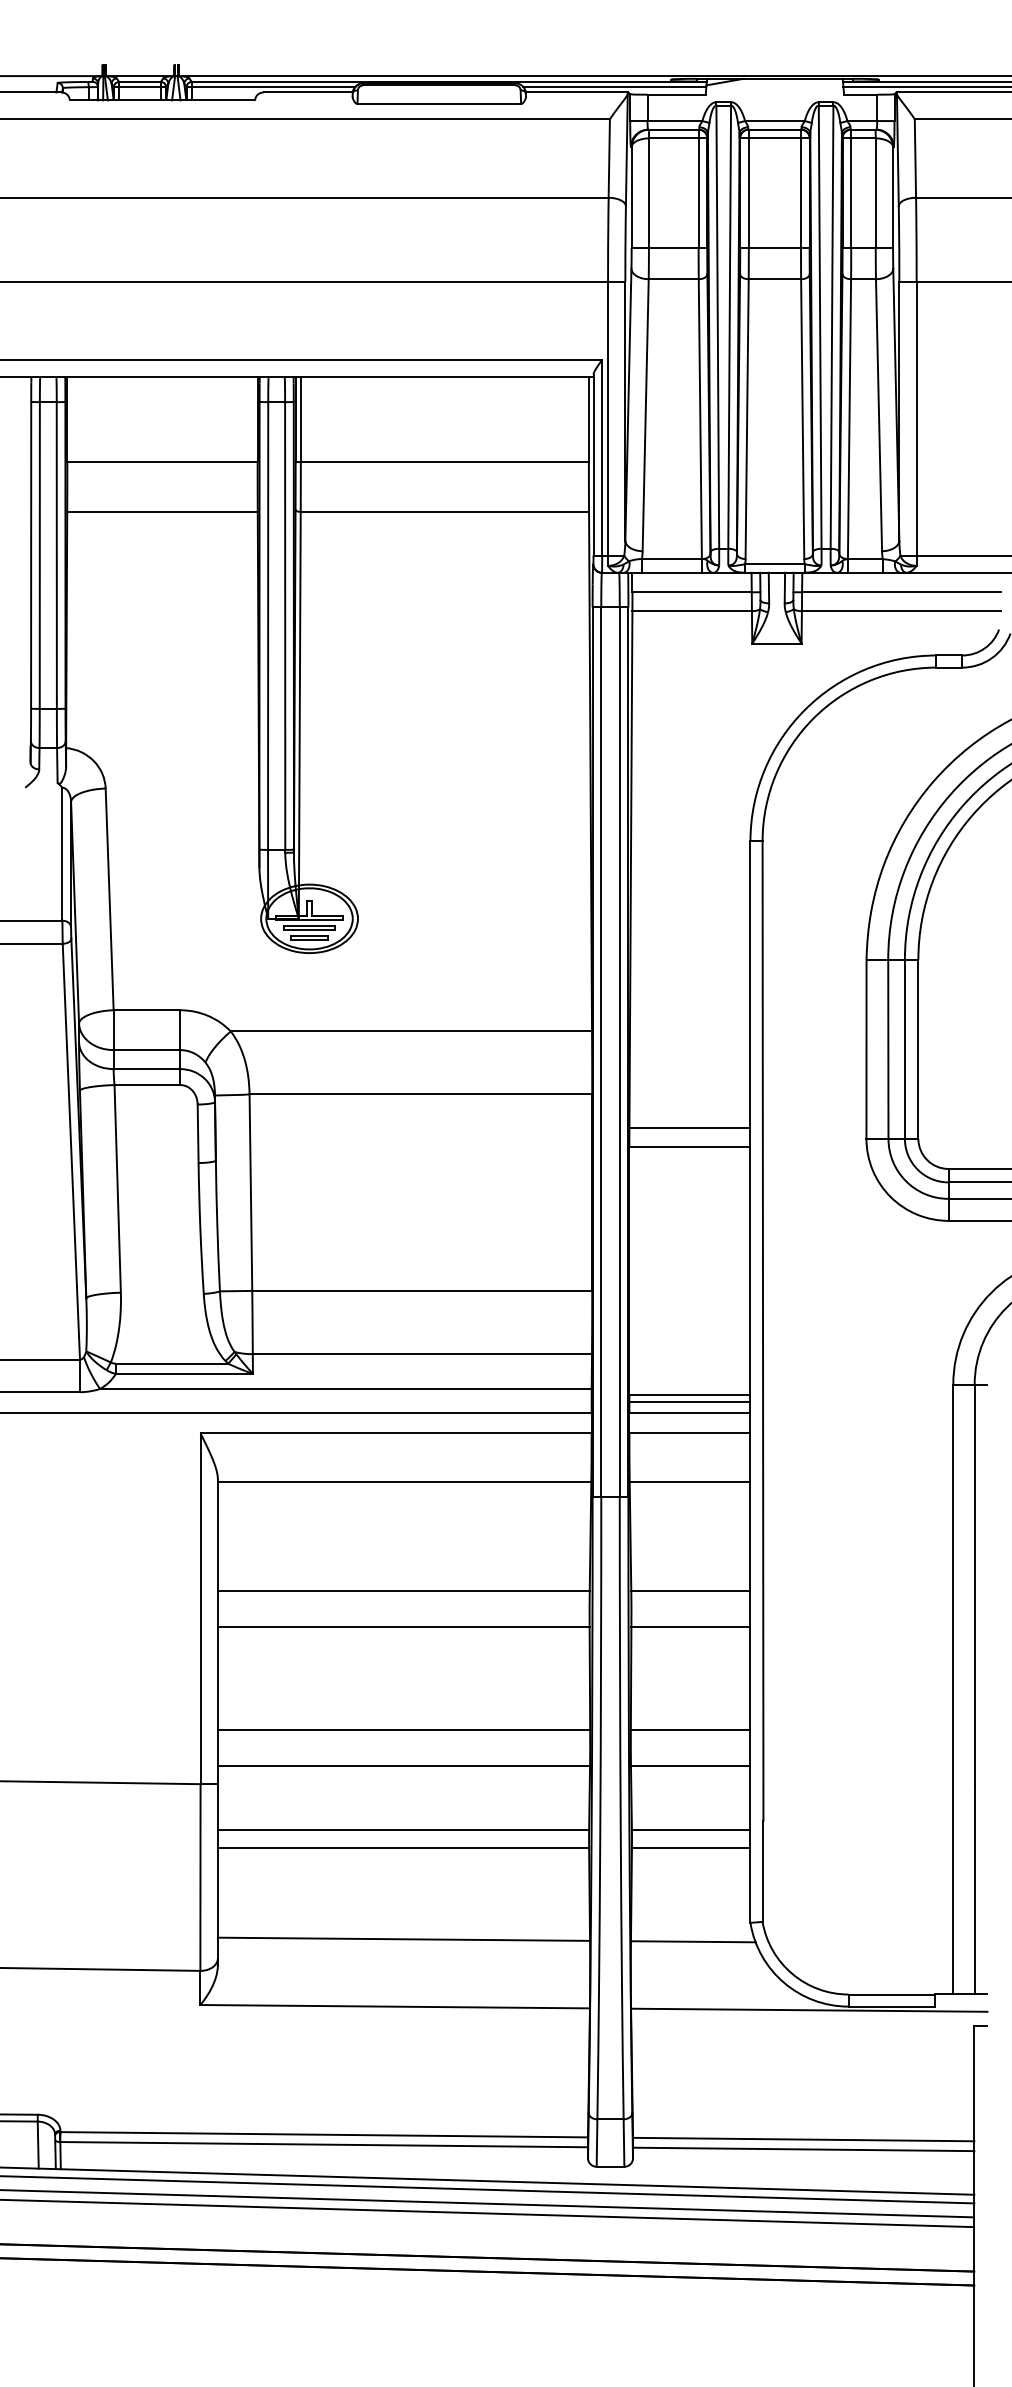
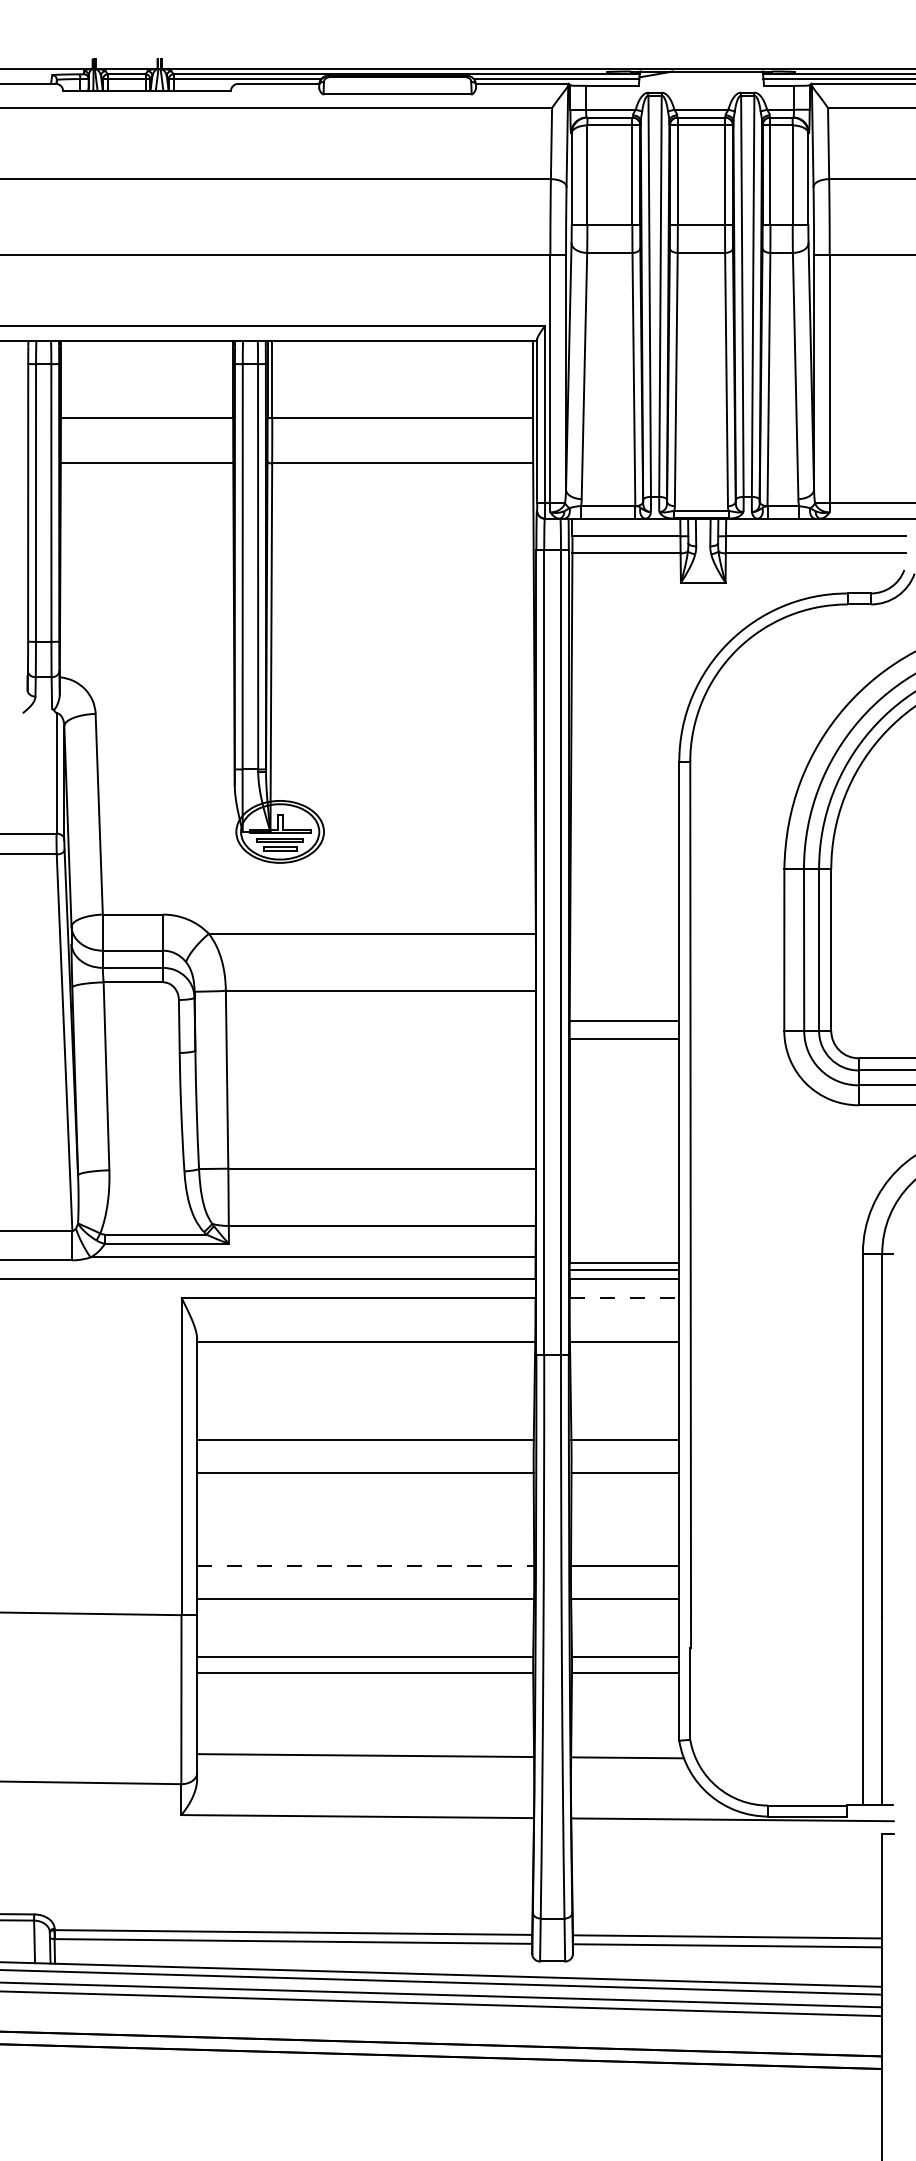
line: (689, 1433) -> (624, 1297), solid -> dashed
line: (404, 1729) -> (366, 1565), solid -> dashed

